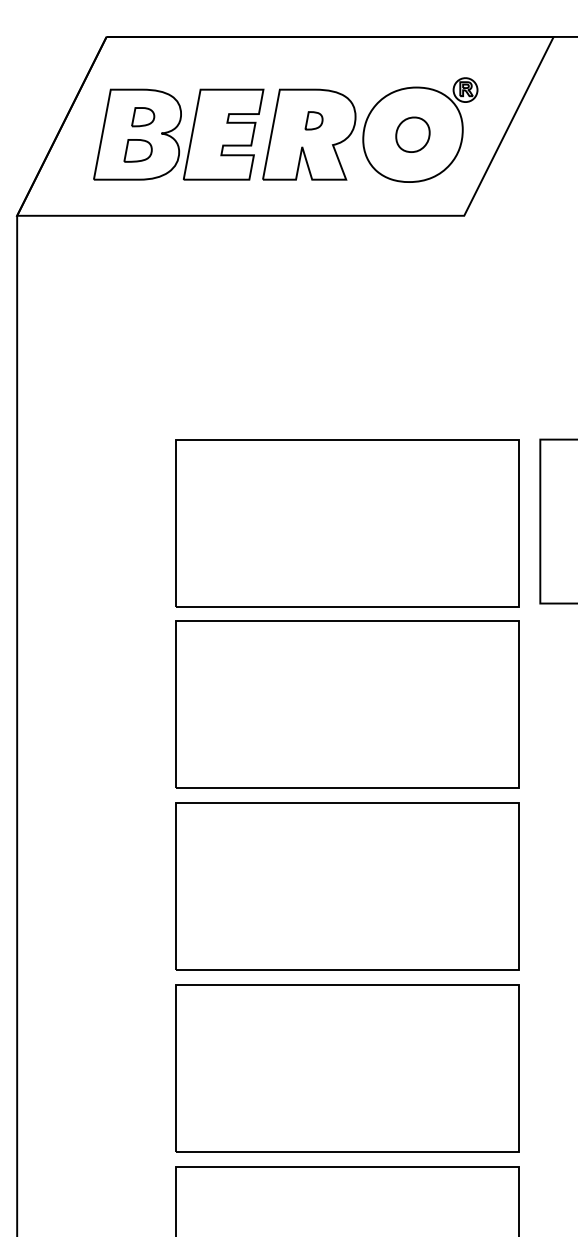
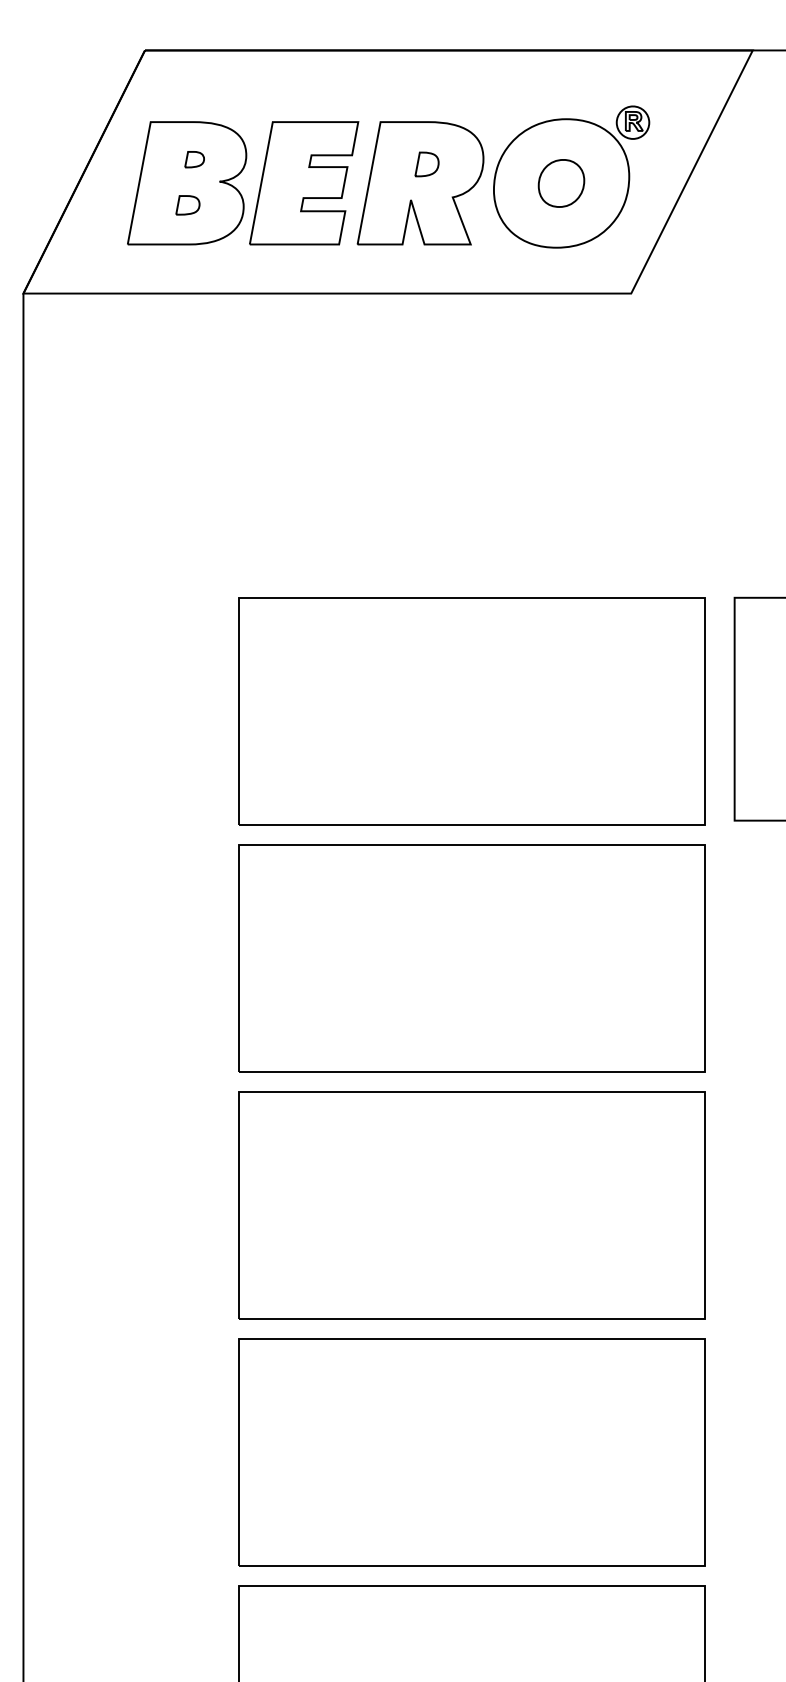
part: (142, 117) -> (194, 159), size x0.62
part: (137, 151) -> (187, 205), size x0.62

